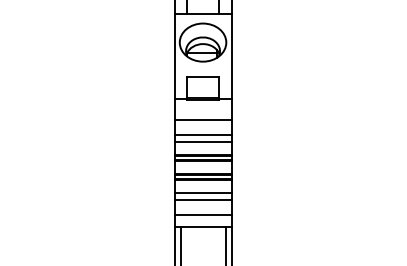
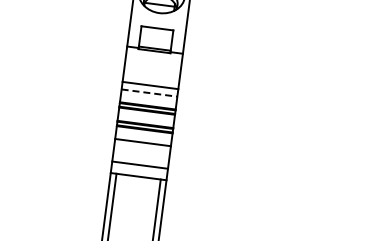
line: (203, 119) -> (152, 70), removed
line: (203, 142) -> (149, 93), solid -> dashed
line: (203, 200) -> (142, 150), removed

